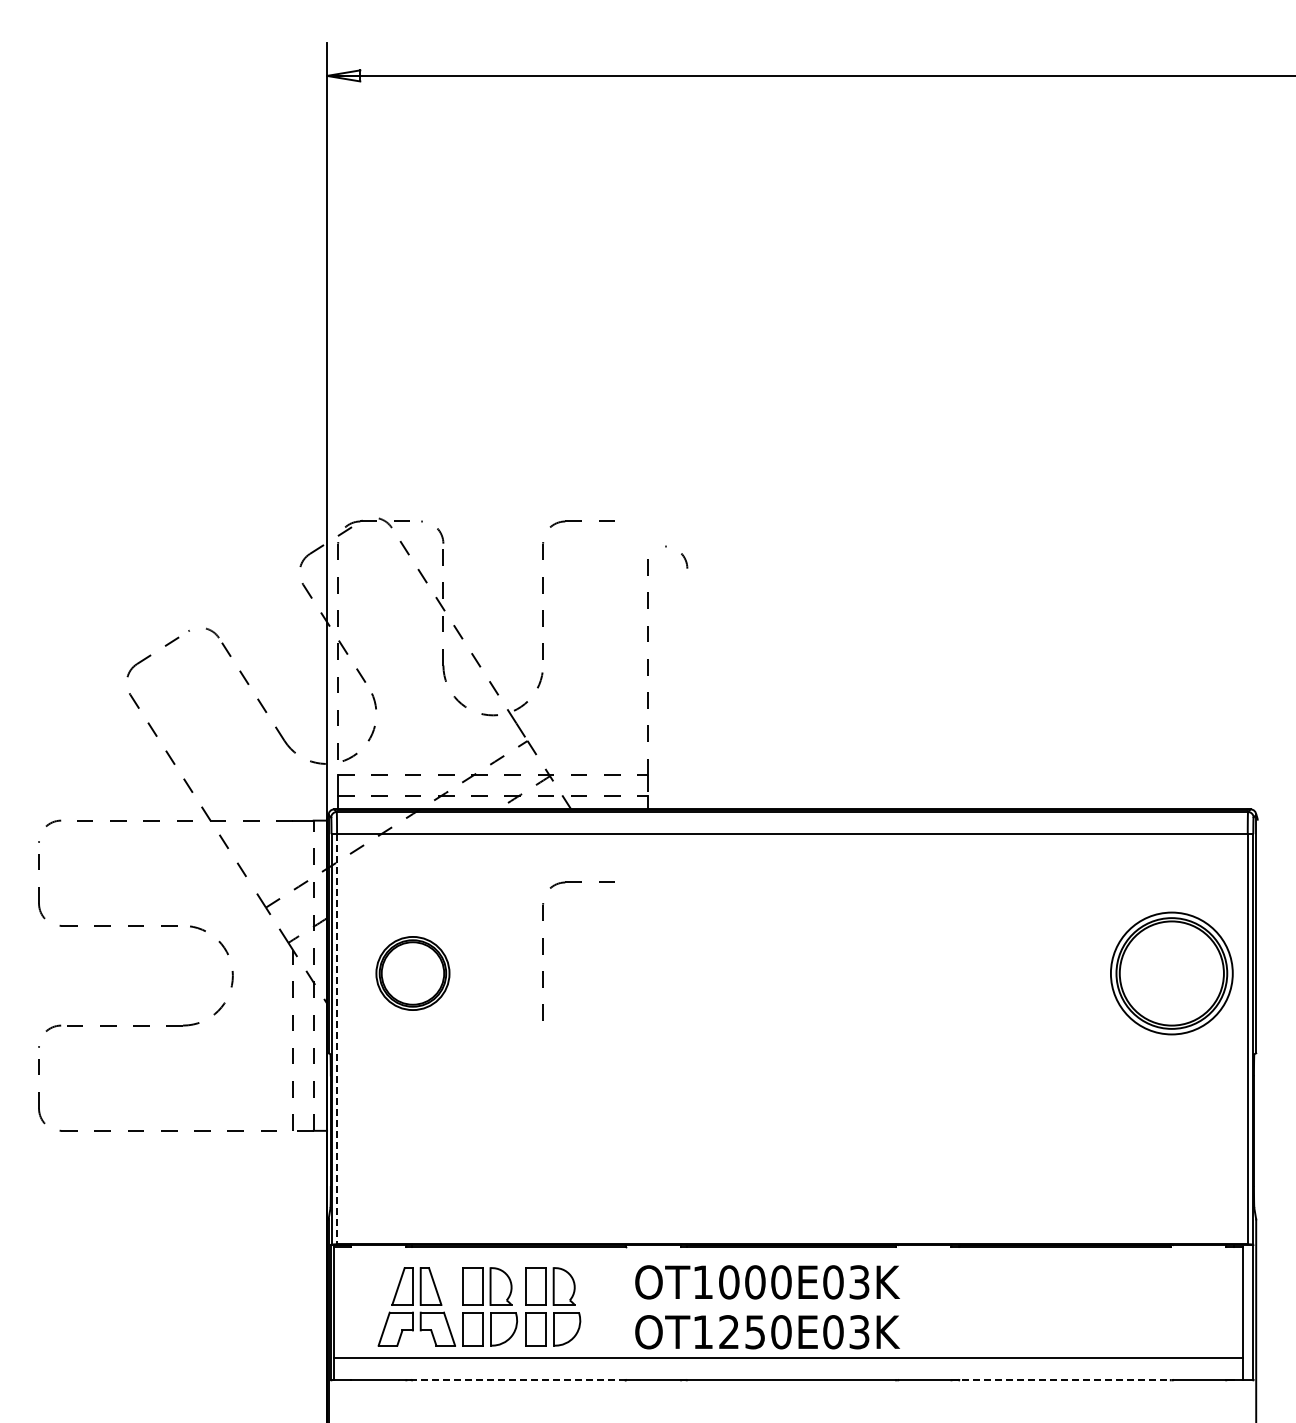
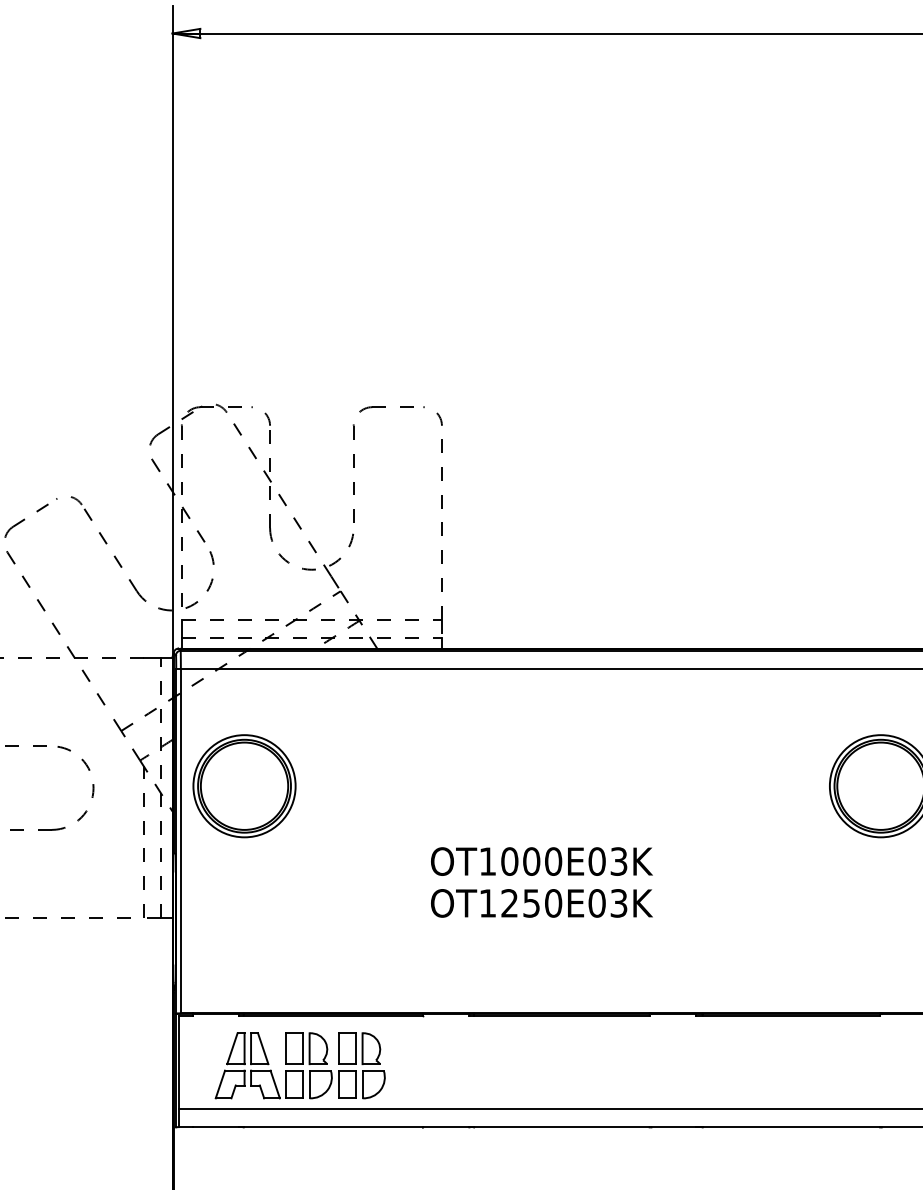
arc: (681, 555) -> (437, 414), moved
part: (543, 950) -> (354, 766), removed
part: (412, 973) -> (244, 786), size x1.67
line: (337, 1039) -> (181, 841), dashed -> solid
text: (767, 1307) -> (541, 882), moved
line: (516, 1380) -> (331, 1127), dashed -> solid
line: (1061, 1380) -> (788, 1127), dashed -> solid

